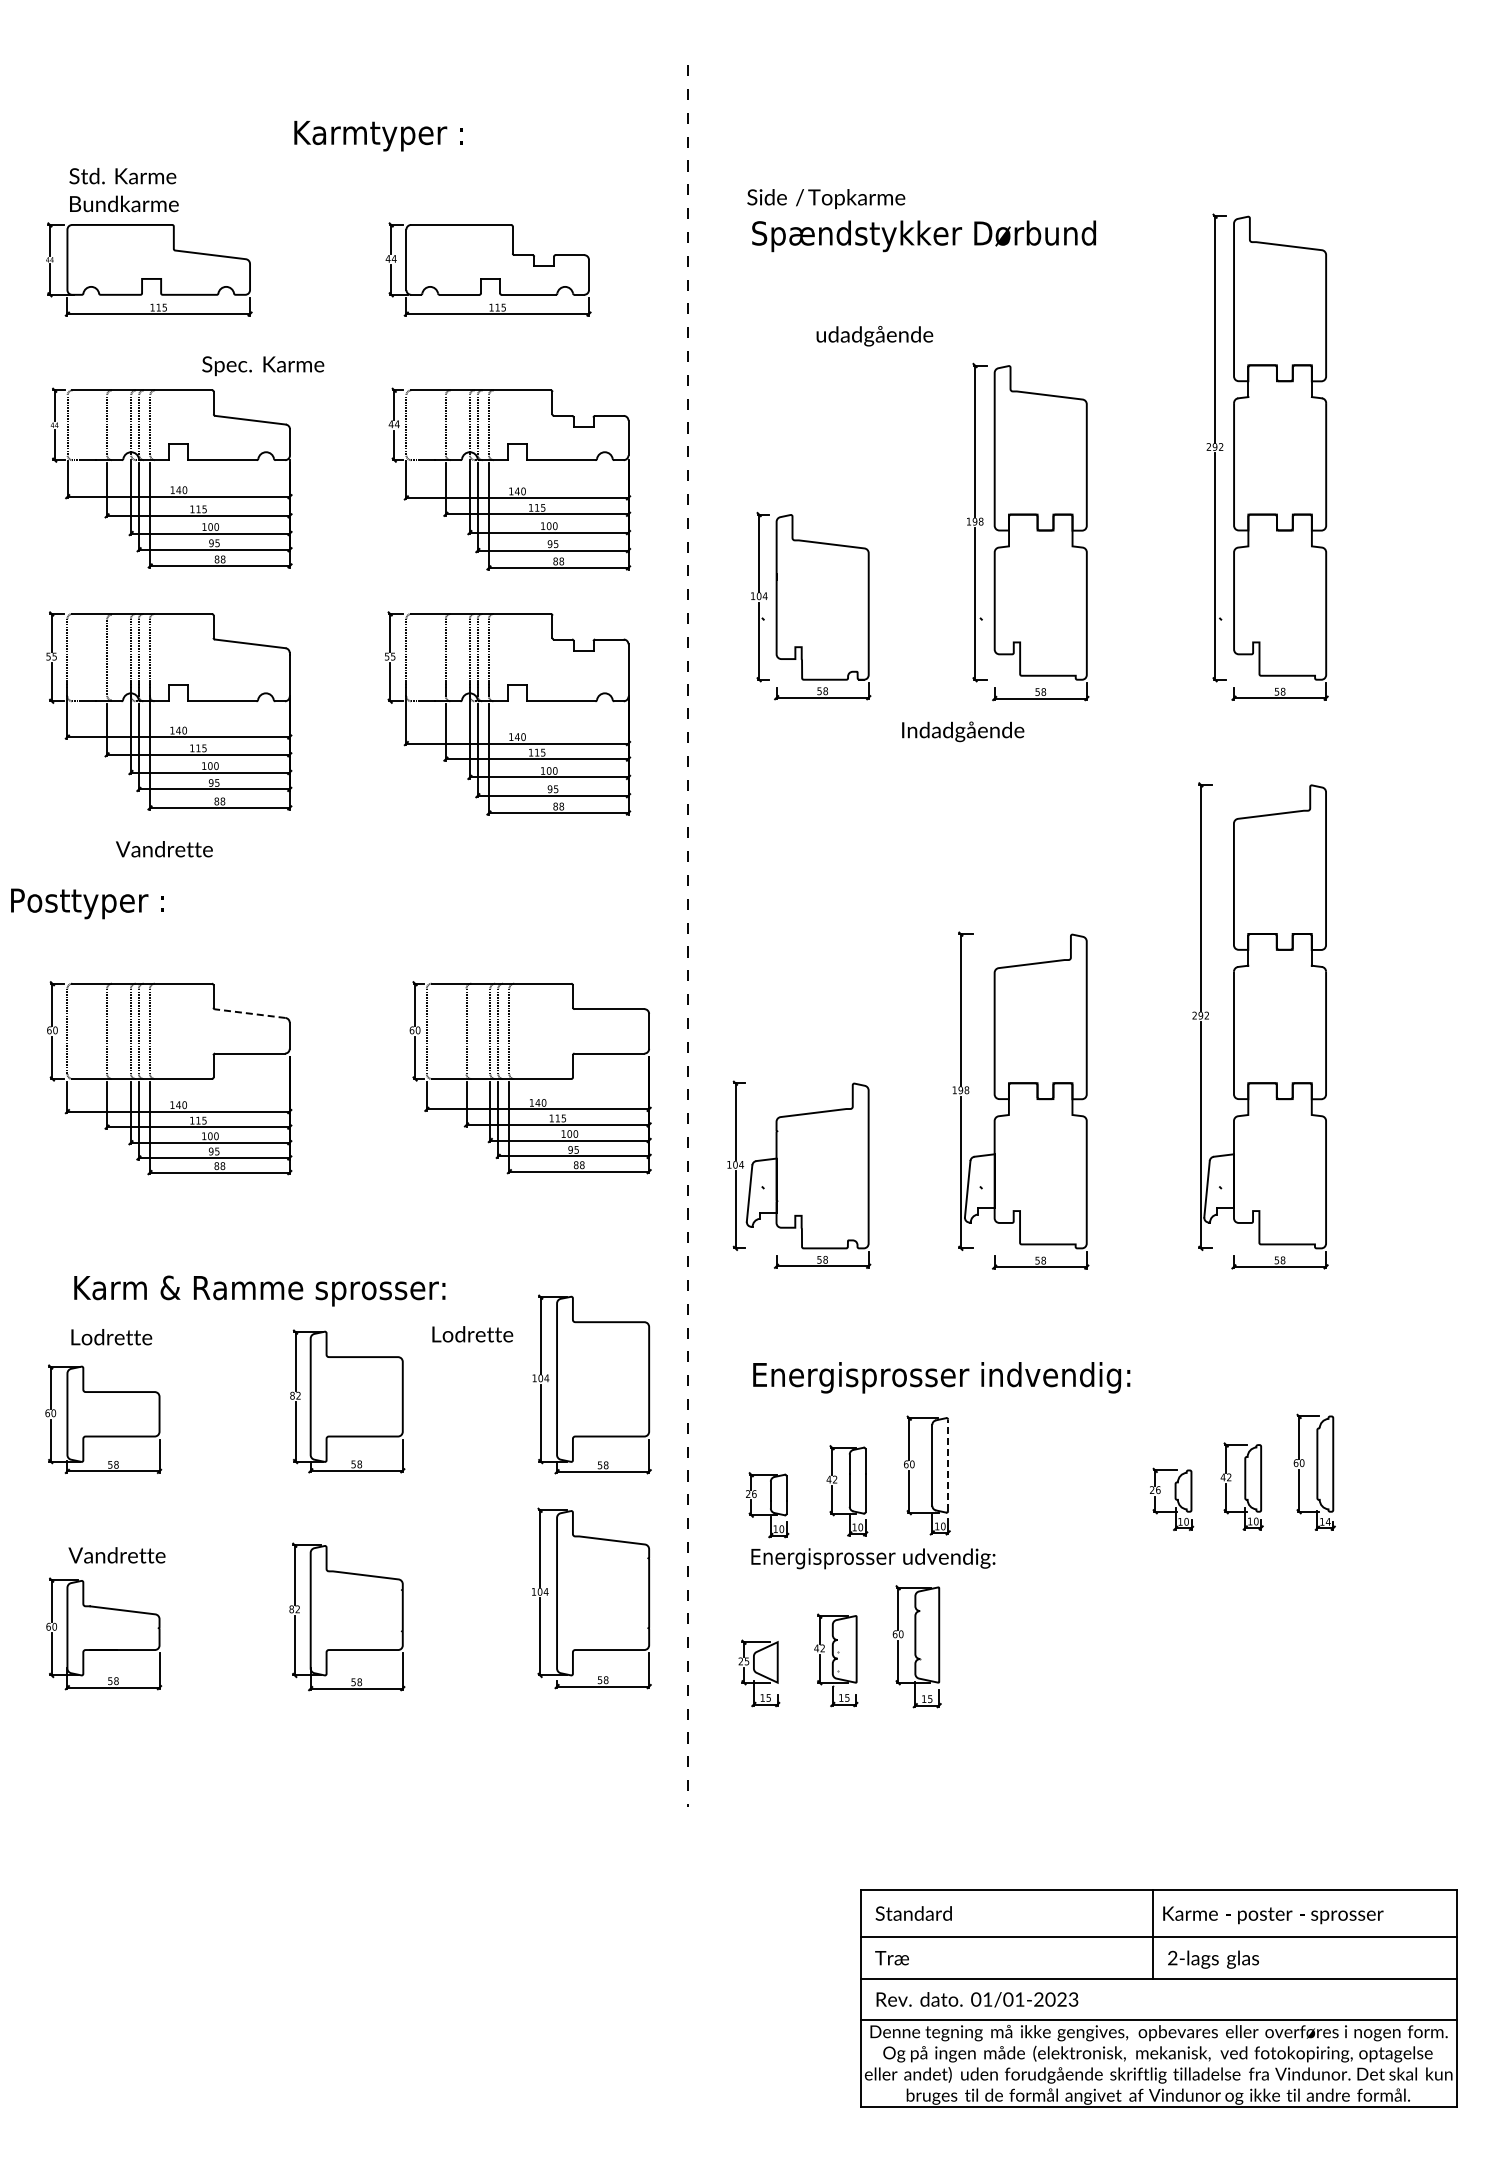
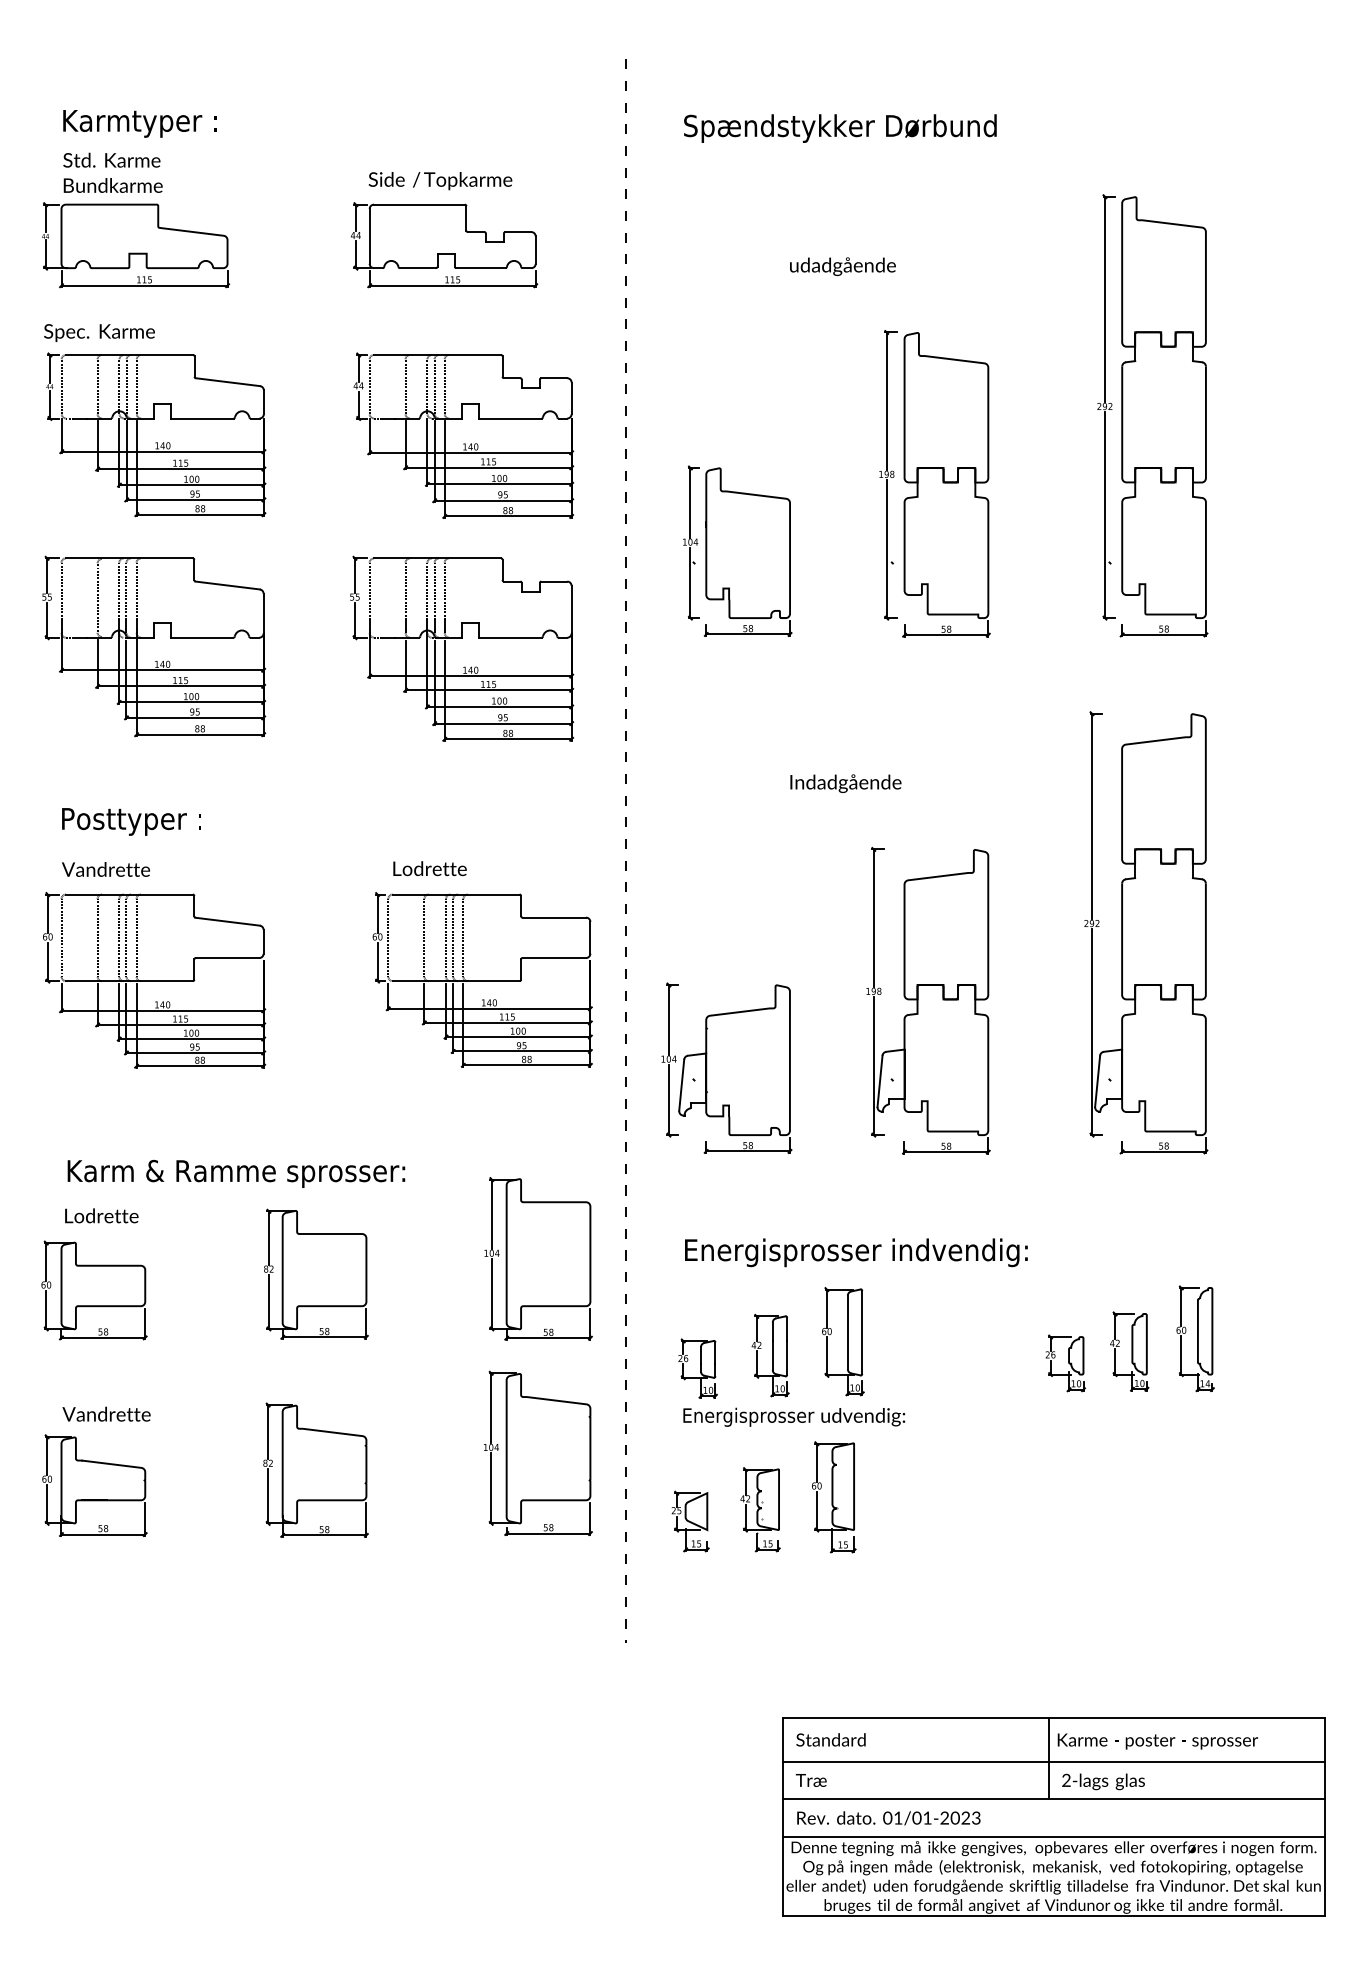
text: (378, 136) -> (139, 124), moved
text: (826, 199) -> (440, 181), moved
text: (923, 236) -> (839, 128), moved
text: (874, 336) -> (842, 266), moved
text: (263, 366) -> (99, 333), moved
text: (963, 731) -> (846, 783), moved
text: (164, 849) -> (106, 869), moved
text: (87, 903) -> (131, 821), moved
line: (250, 1013) -> (227, 921), dashed -> solid
text: (472, 1334) -> (429, 868), moved
line: (948, 1465) -> (862, 1332), dashed -> solid

